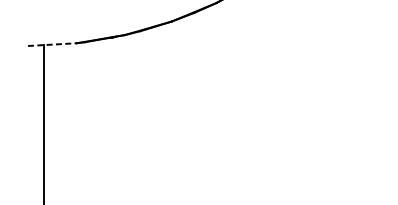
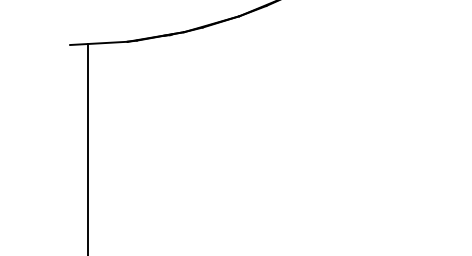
line: (52, 44) -> (98, 43), dashed -> solid

